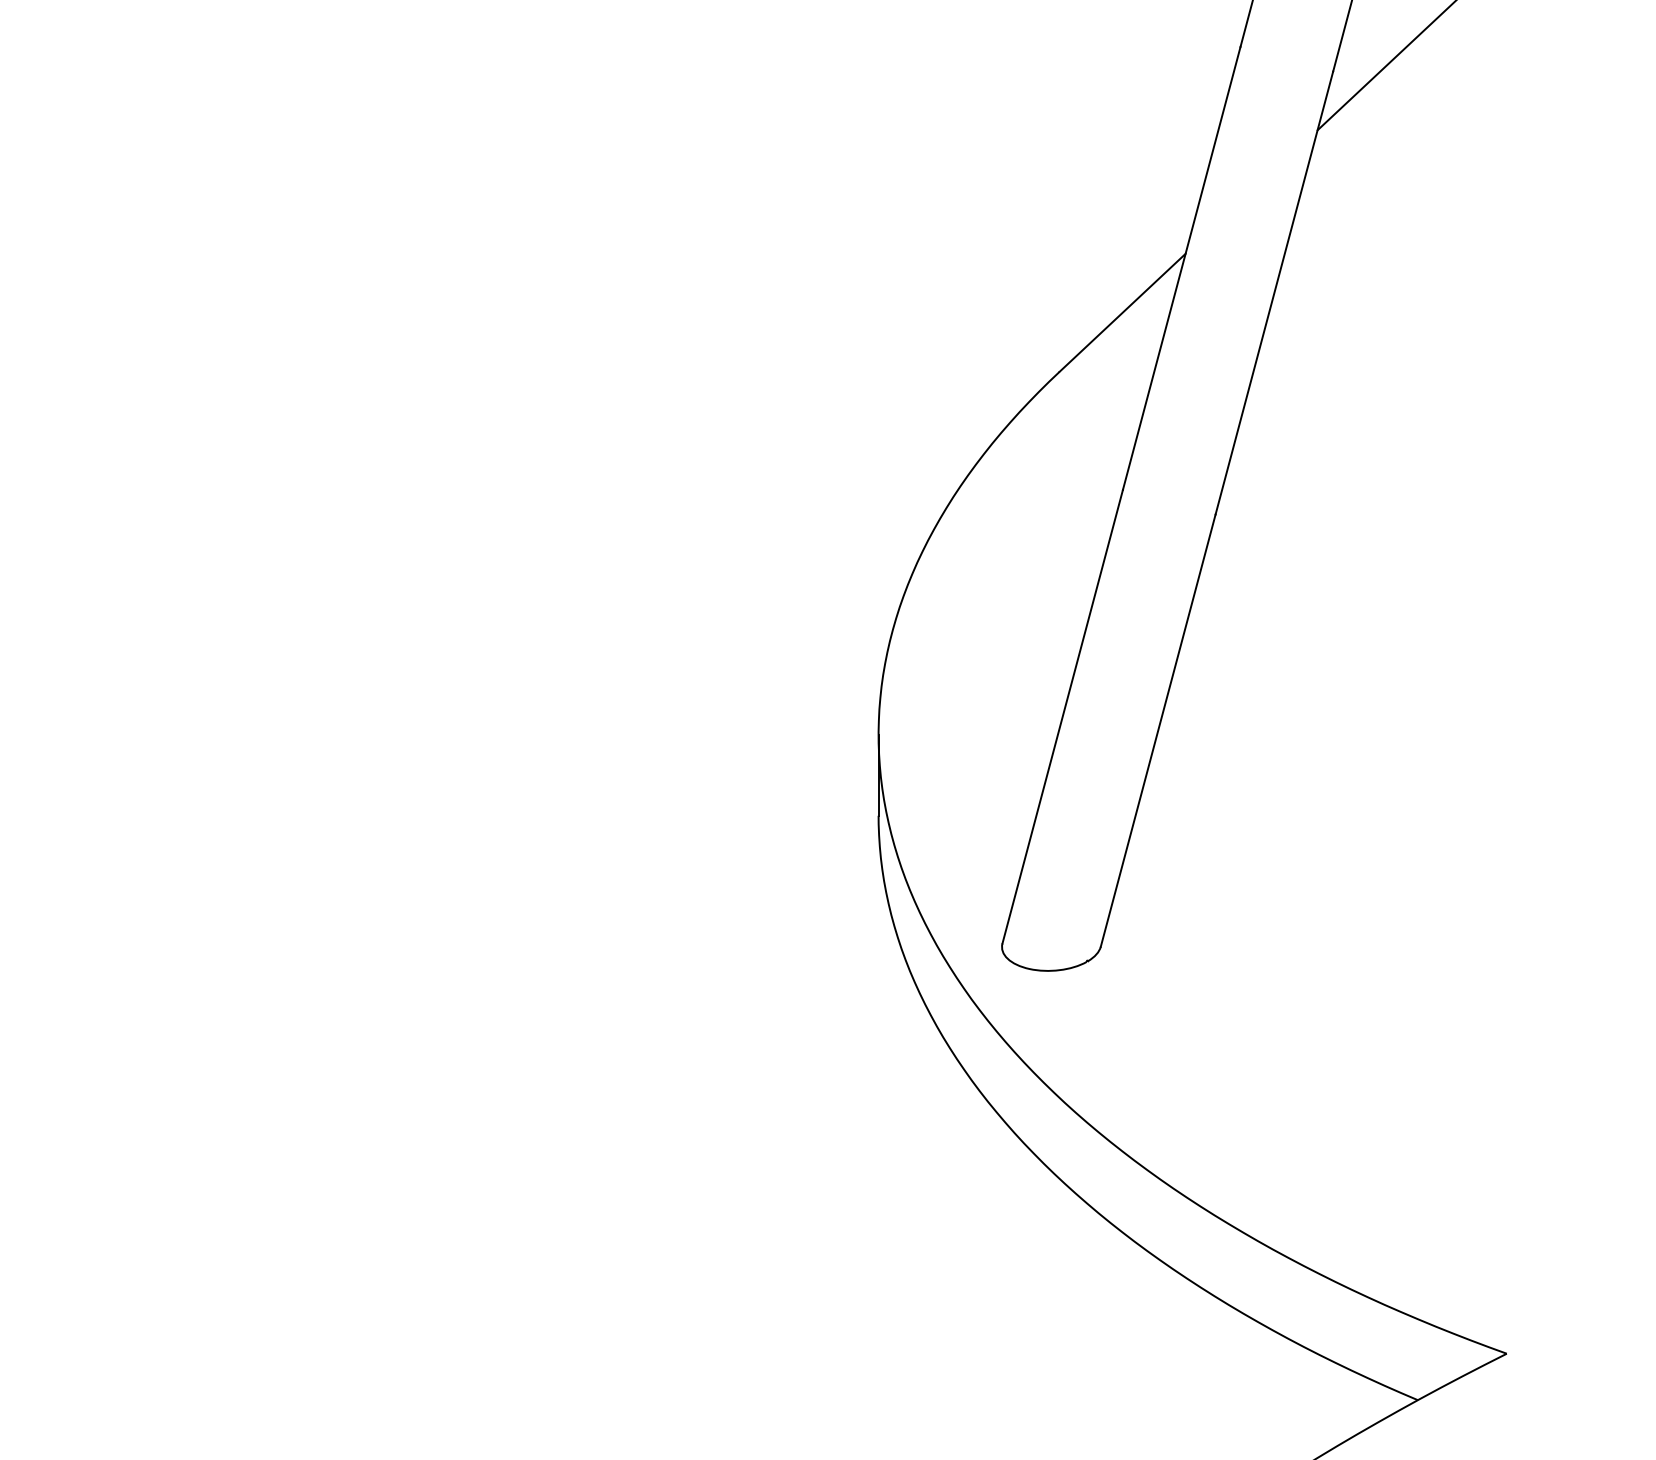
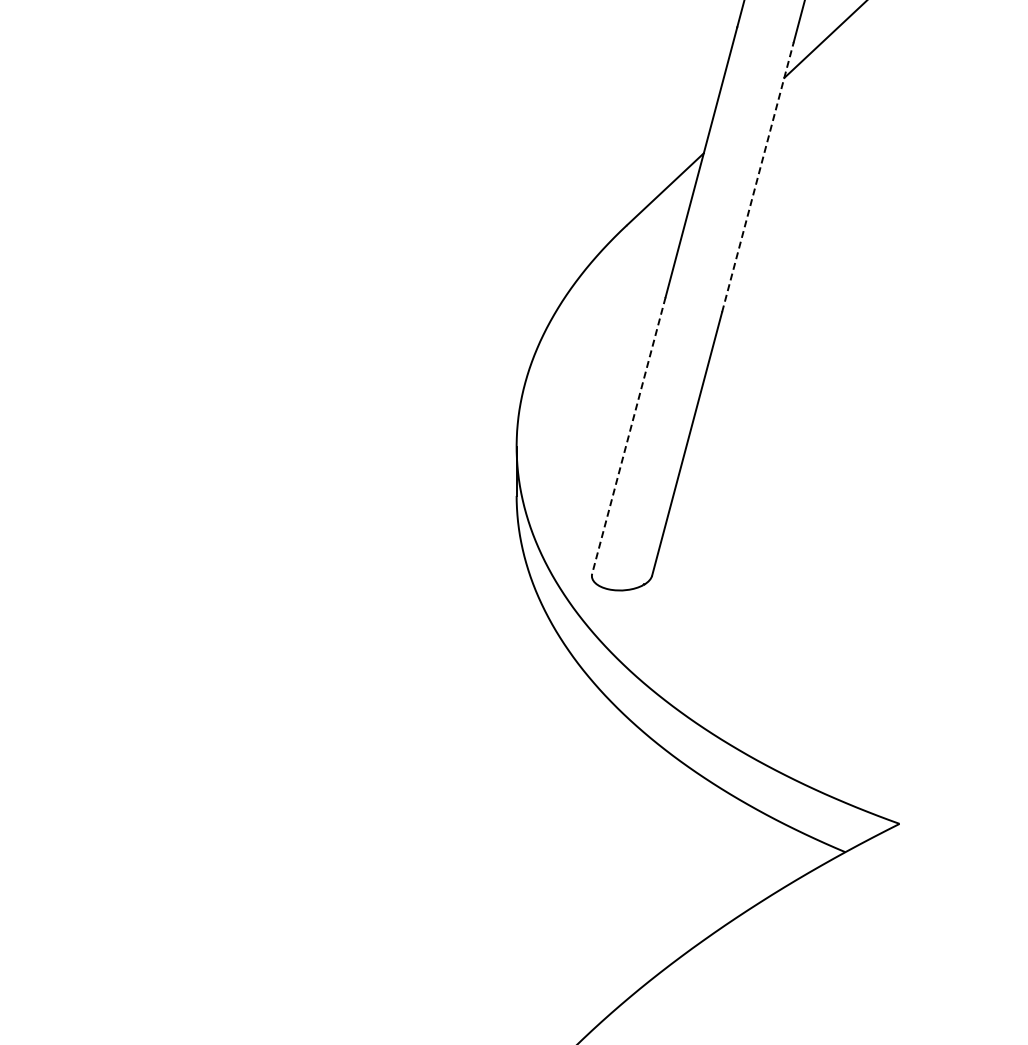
line: (1273, 293) -> (757, 177), solid -> dashed
line: (1062, 718) -> (628, 436), solid -> dashed

